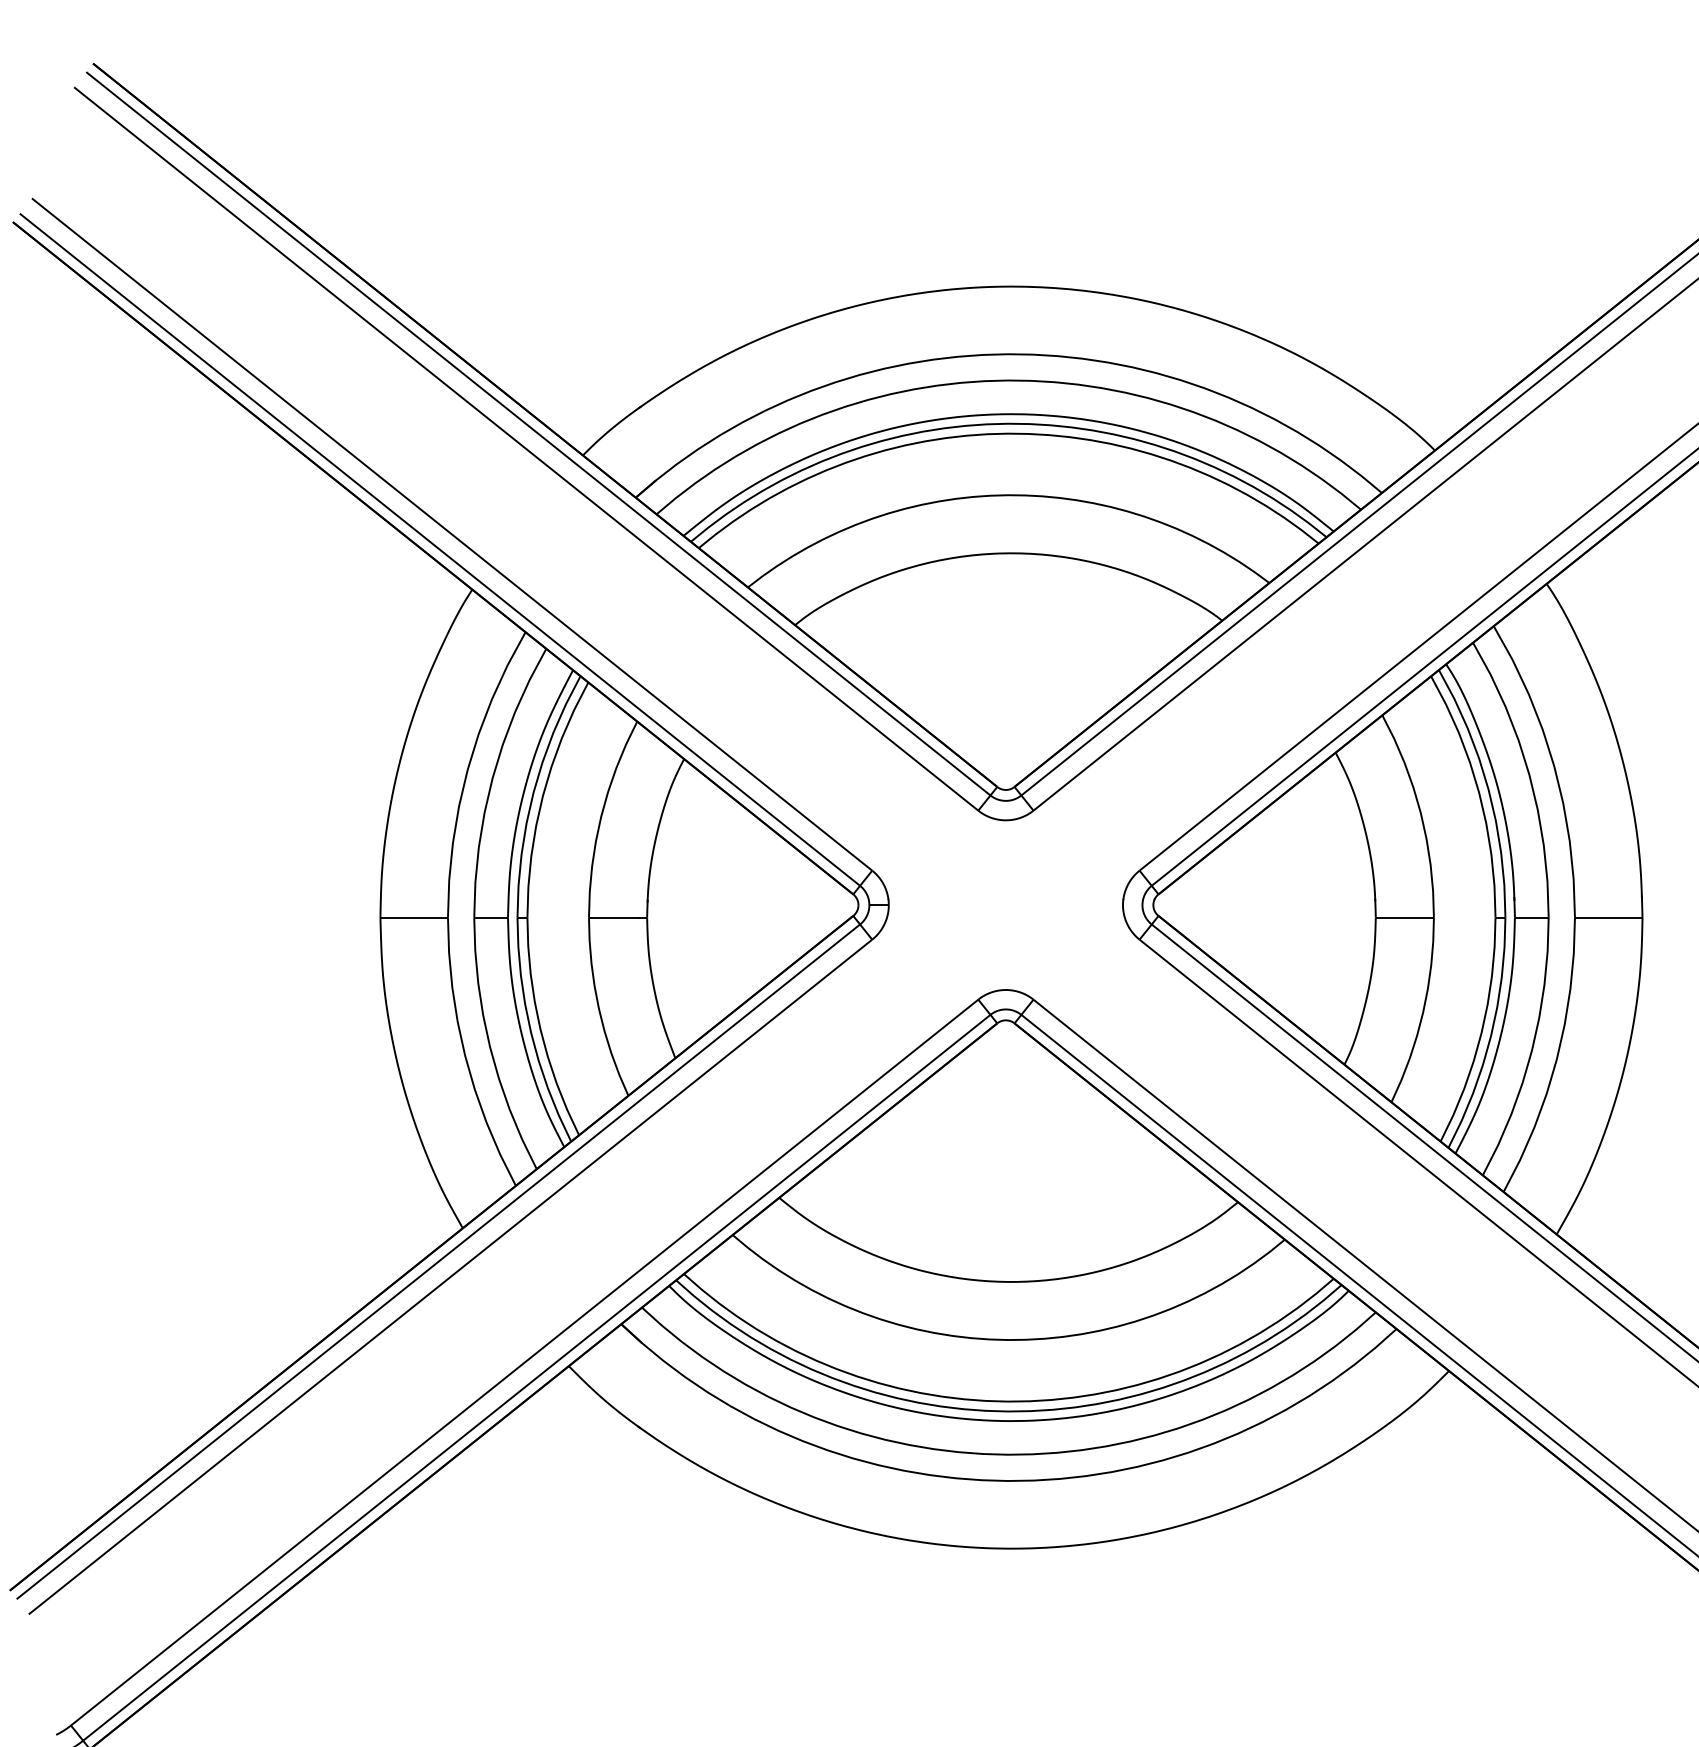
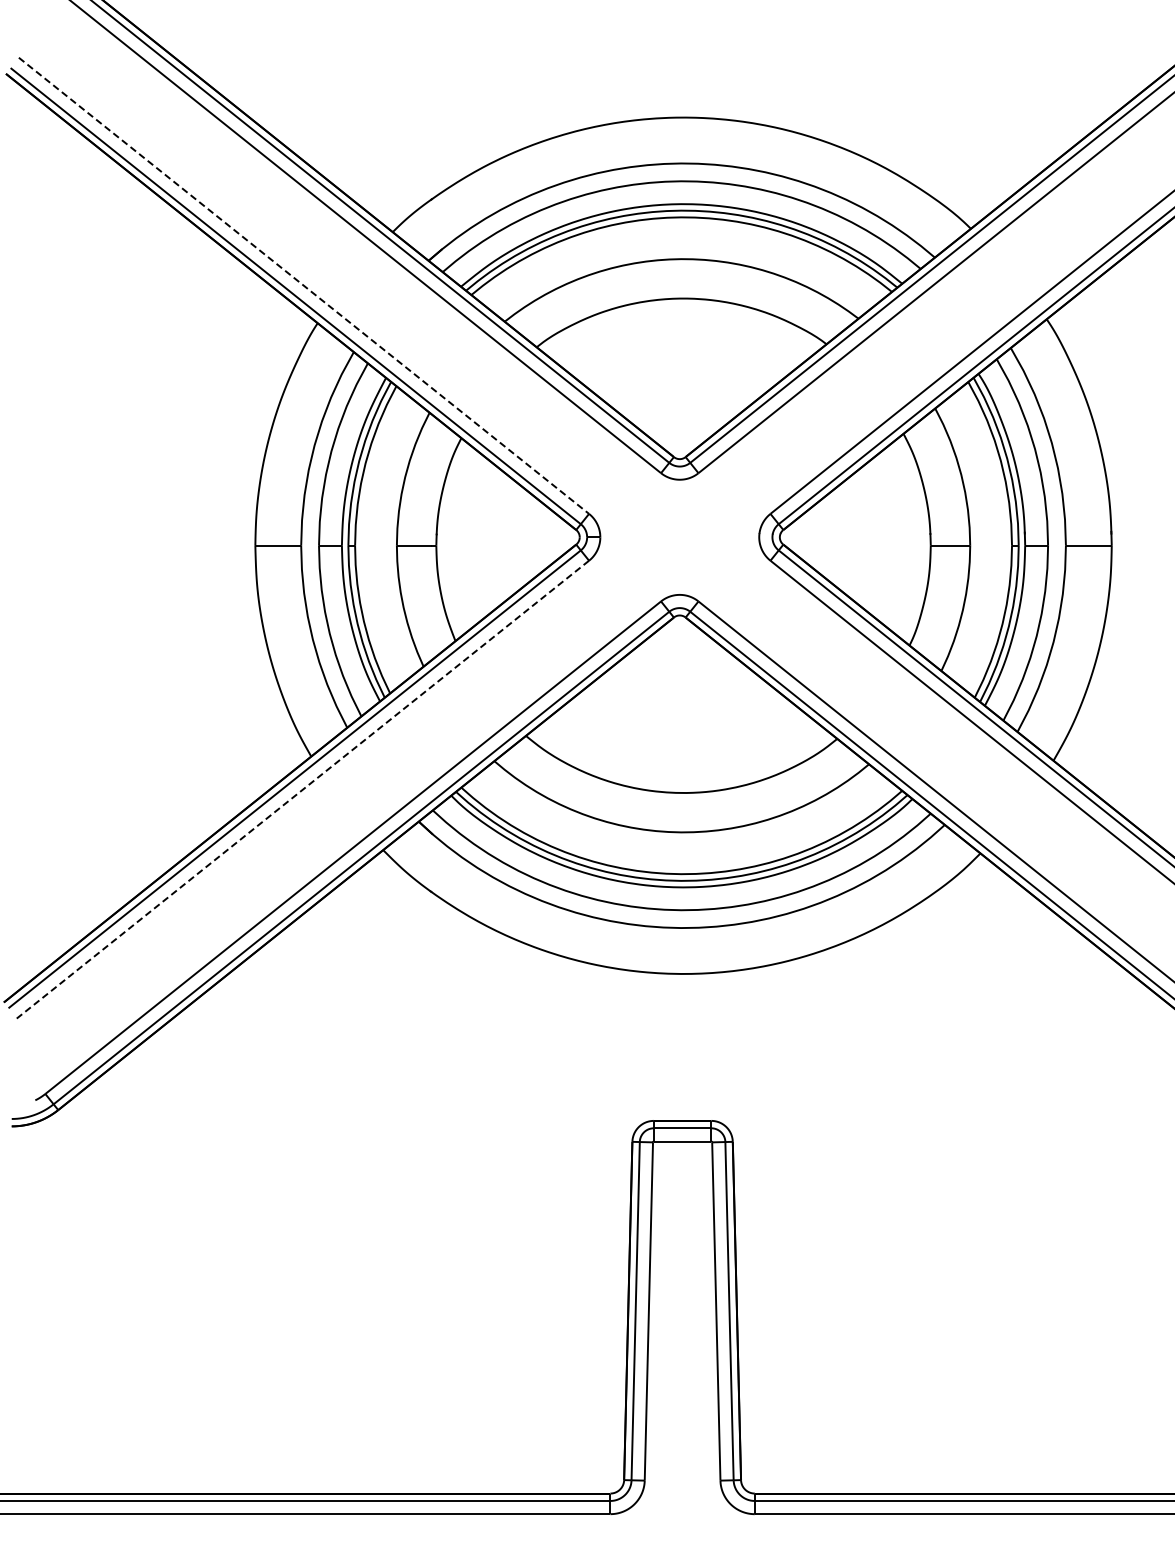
line: (452, 535) -> (304, 286), solid -> dashed
line: (449, 1276) -> (302, 789), solid -> dashed

